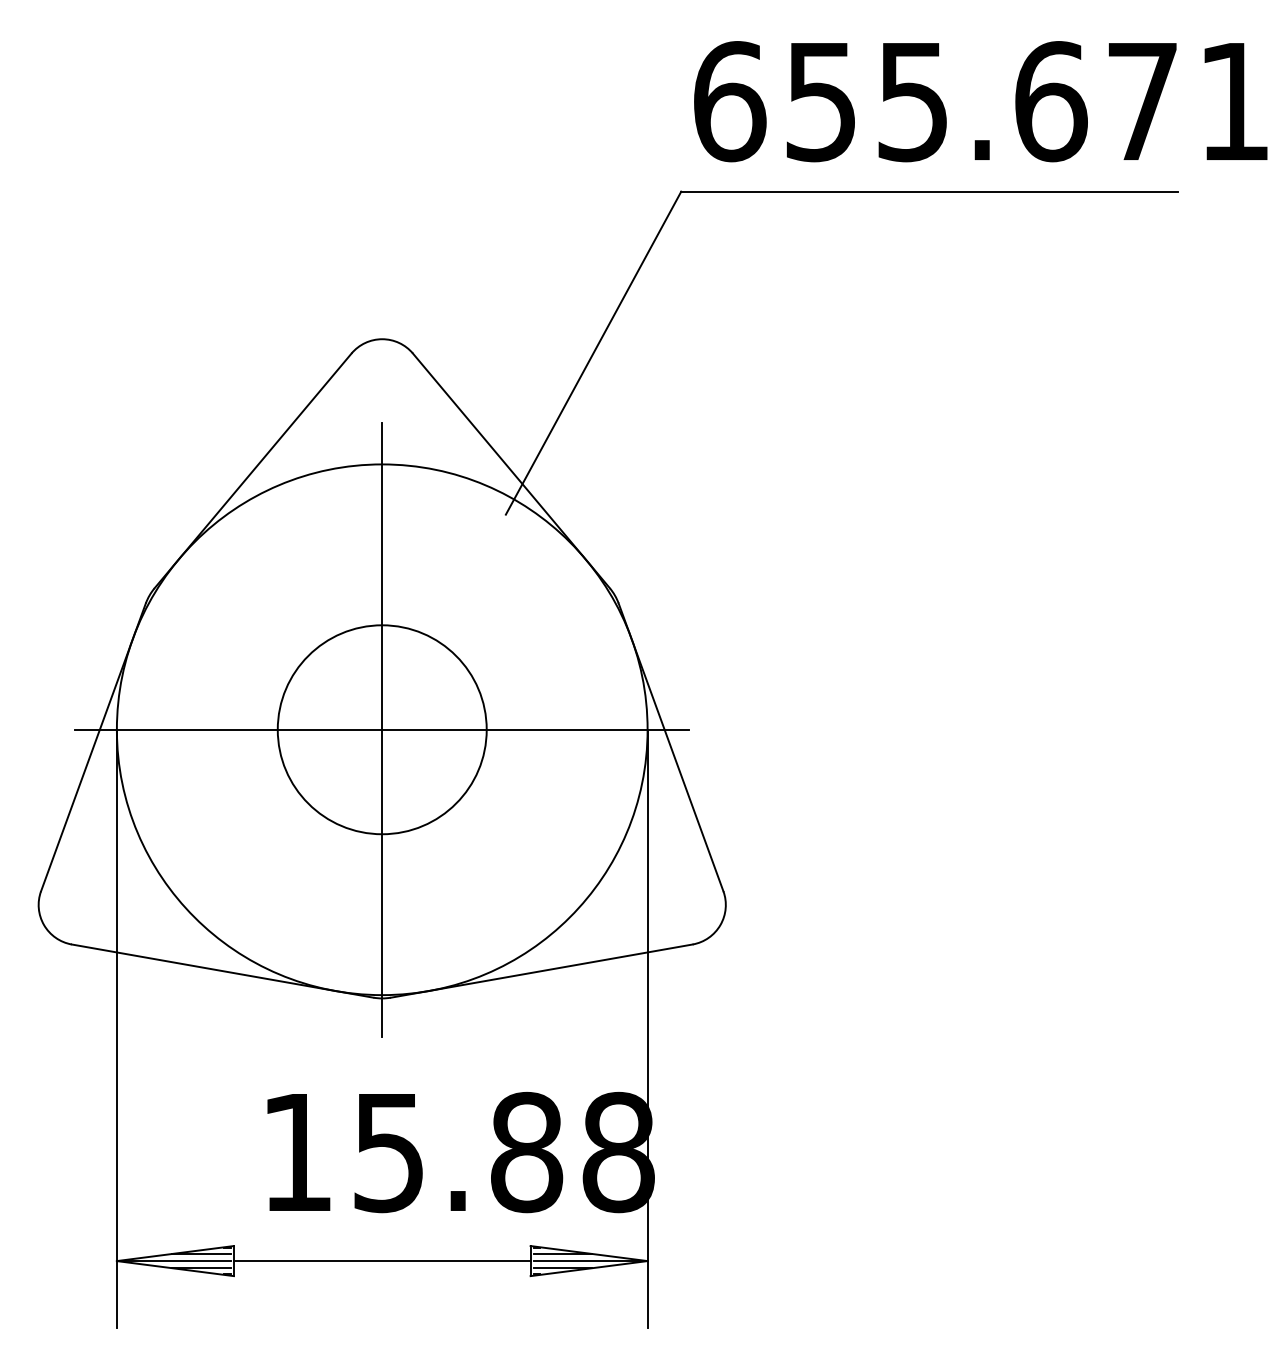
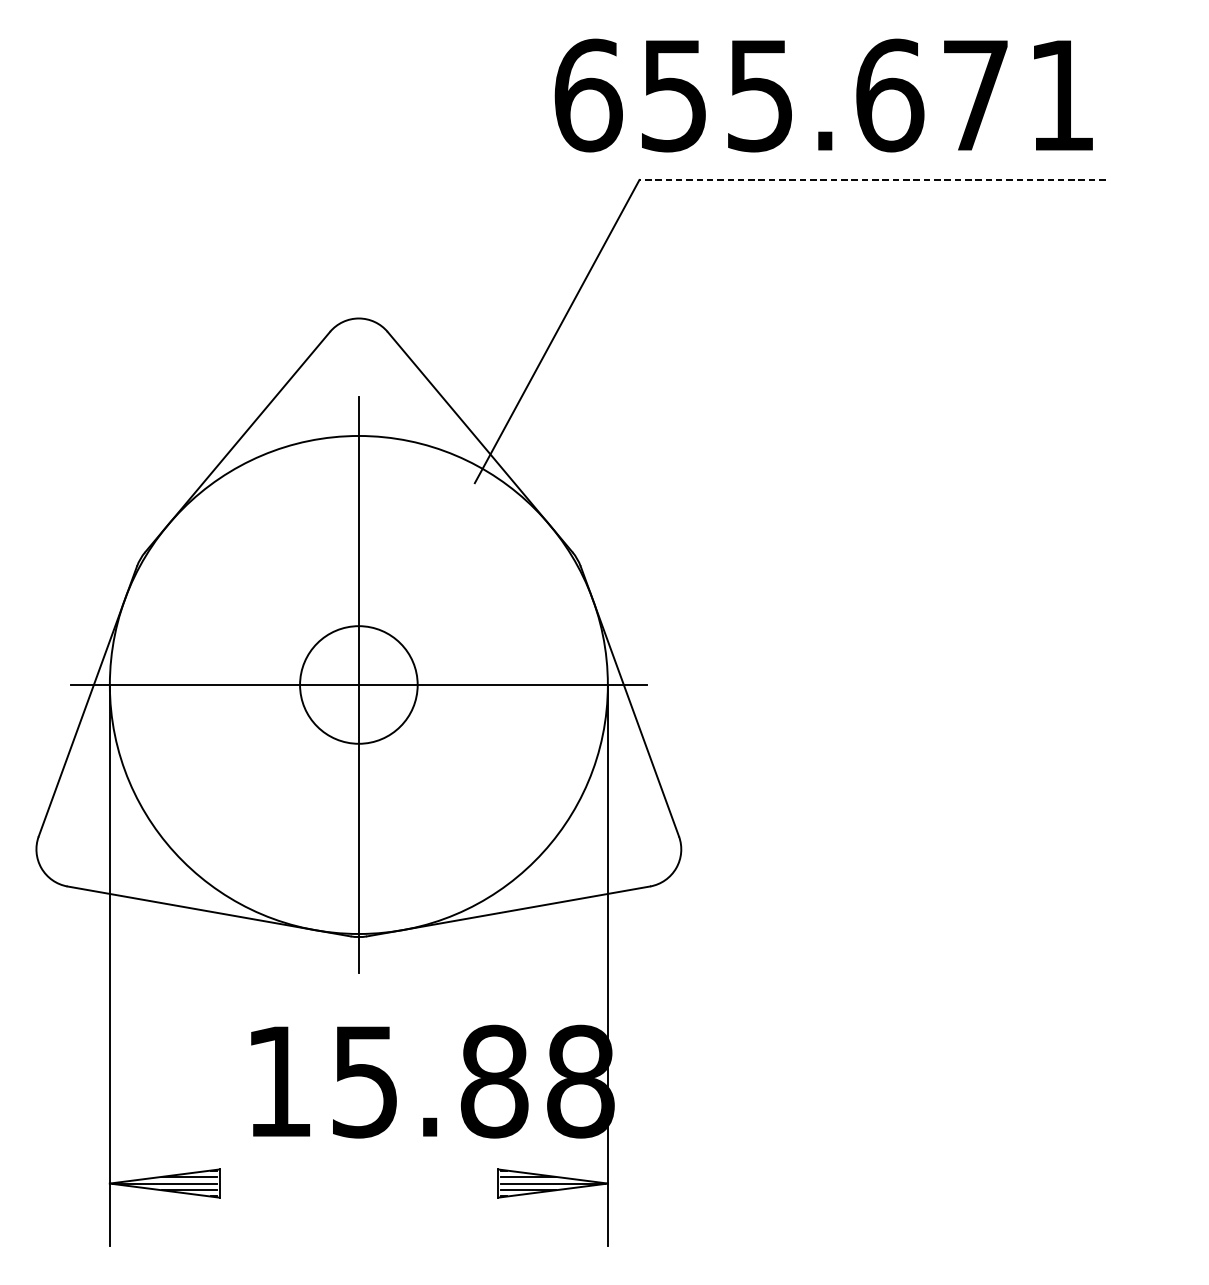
text: (980, 101) -> (823, 95), moved
line: (929, 191) -> (872, 179), solid -> dashed
circle: (381, 729) -> (358, 684), size x0.6
line: (381, 1261) -> (358, 1183), removed

